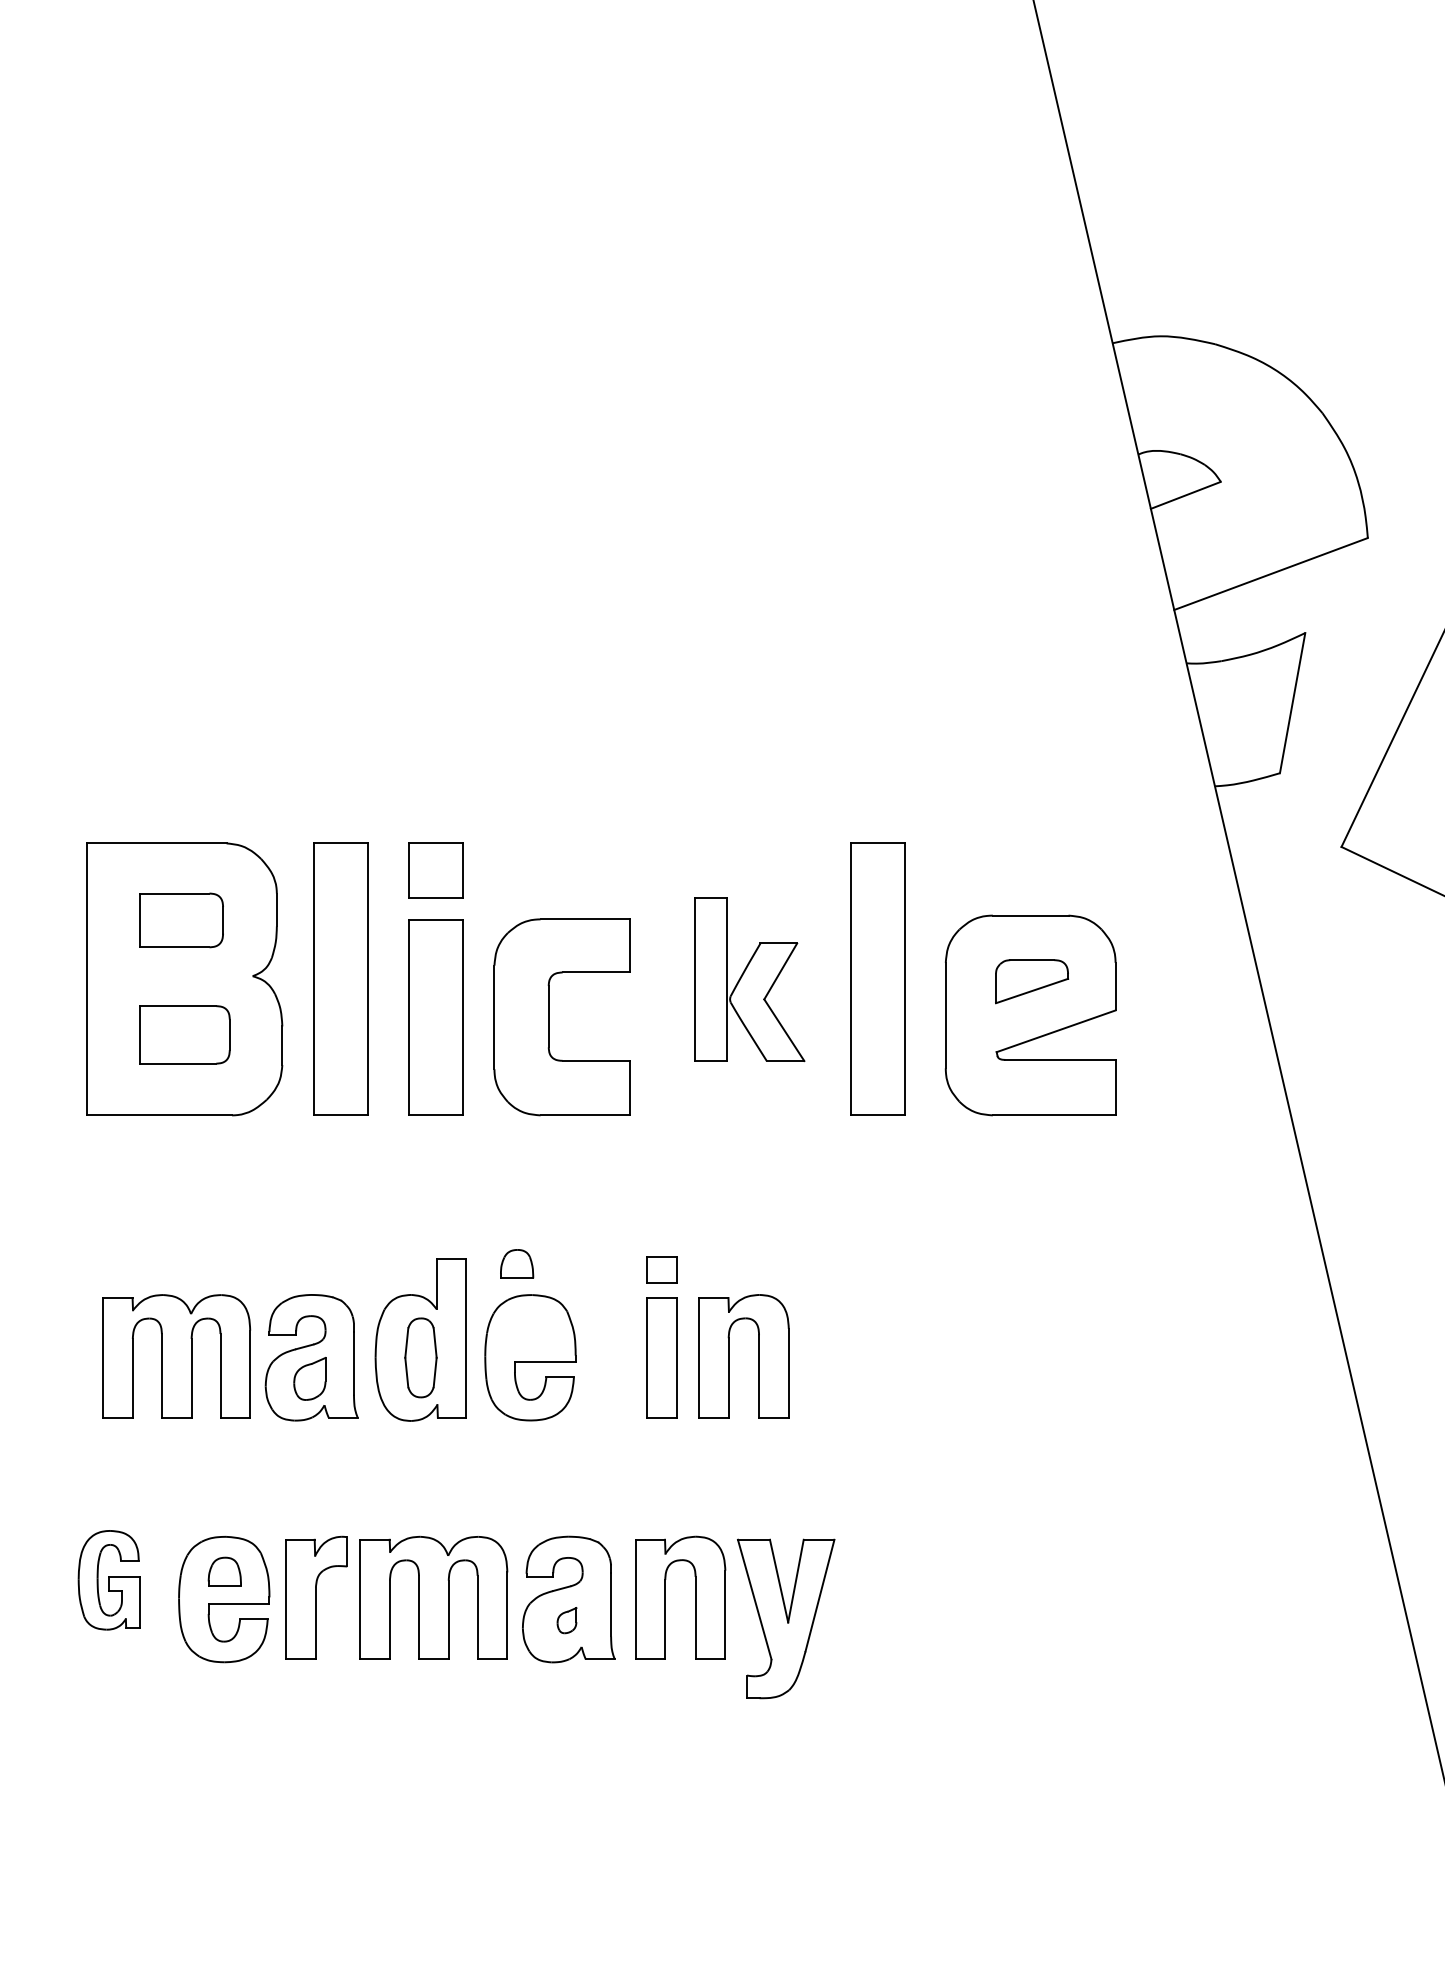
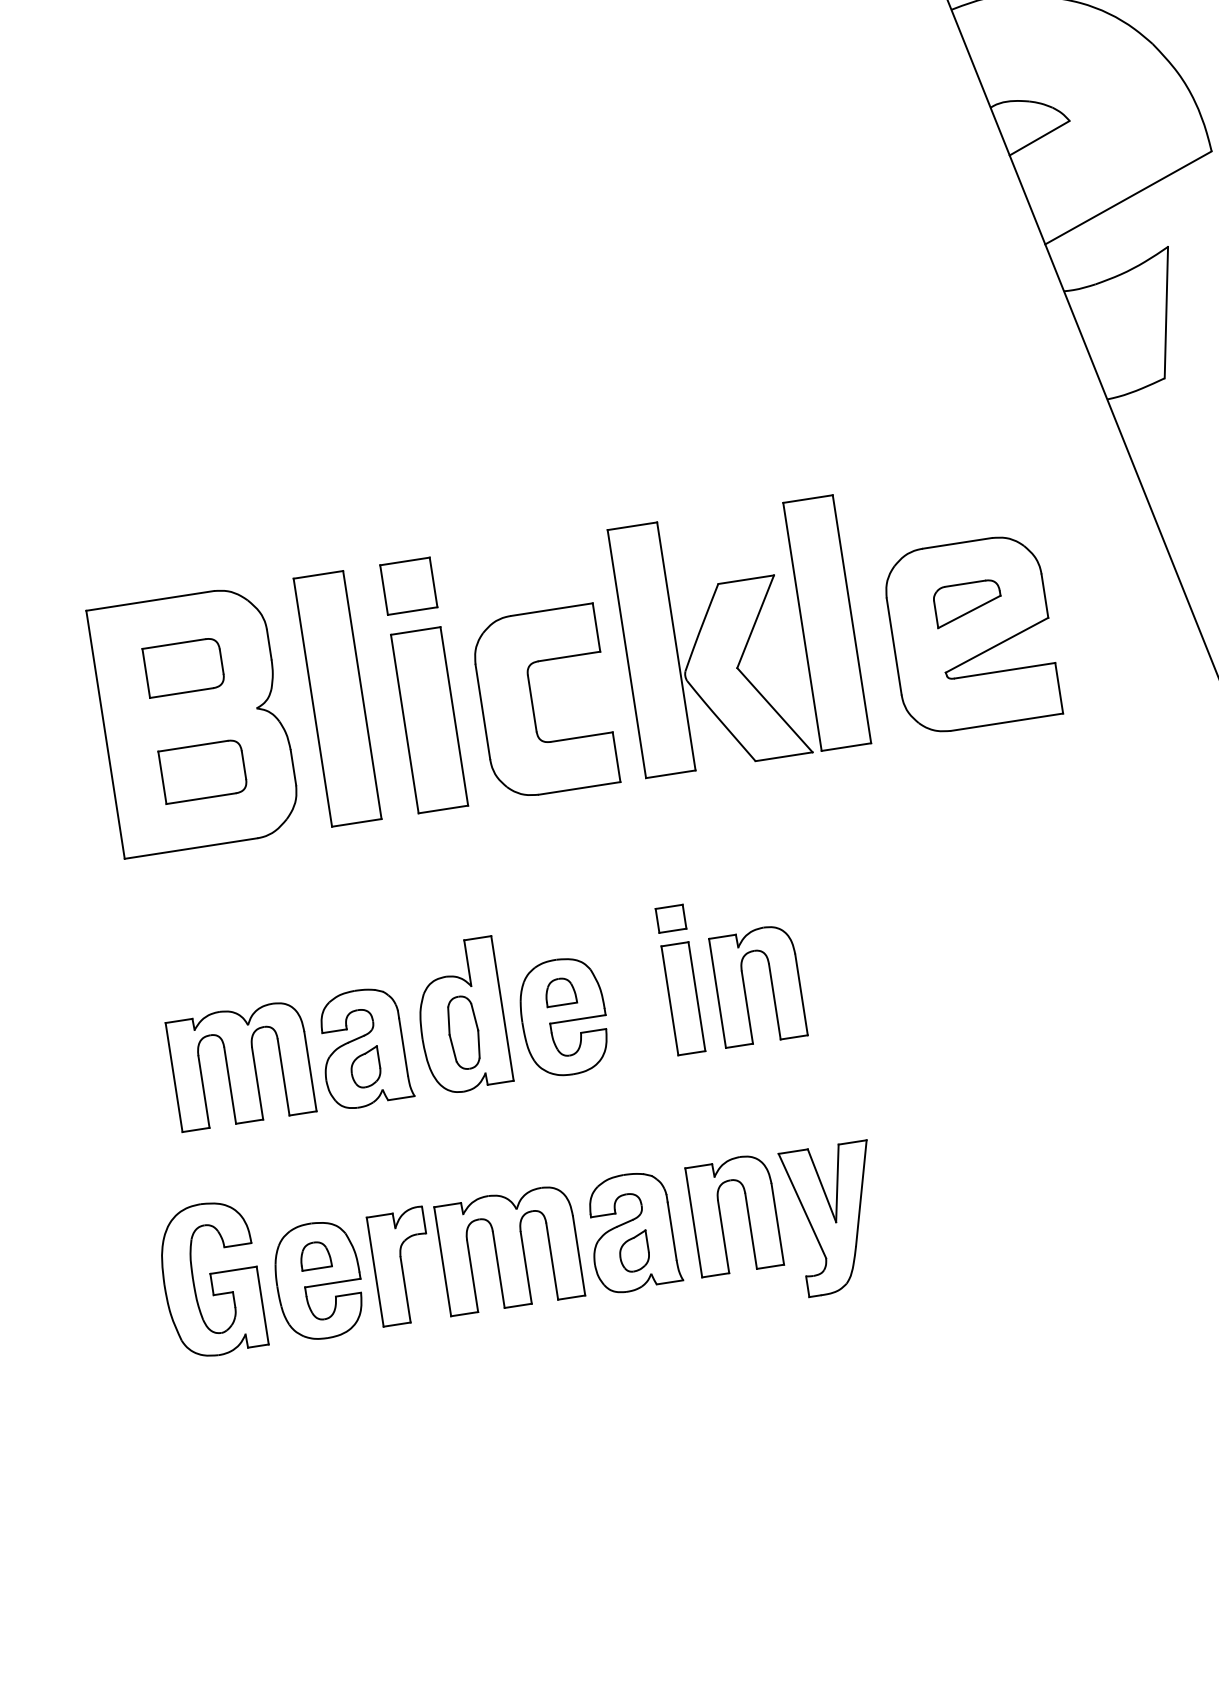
part: (749, 979) -> (710, 641), size x1.67
part: (517, 1263) -> (560, 991), moved
part: (108, 1580) -> (210, 1279), size x1.67
part: (566, 1620) -> (633, 1251), size x1.67

